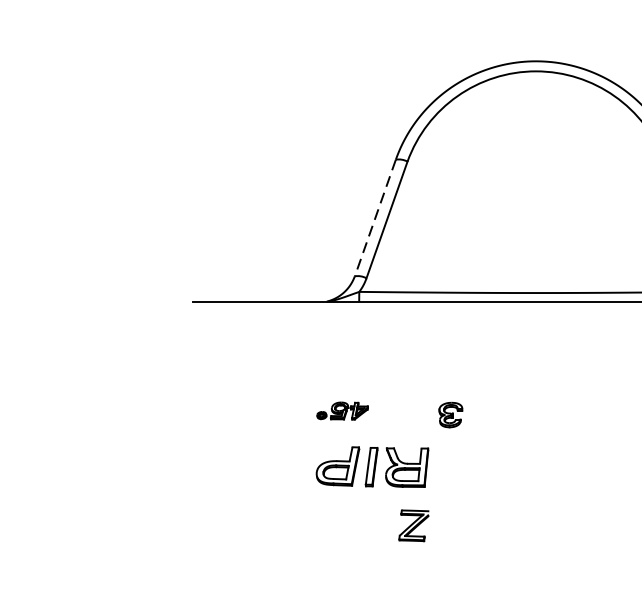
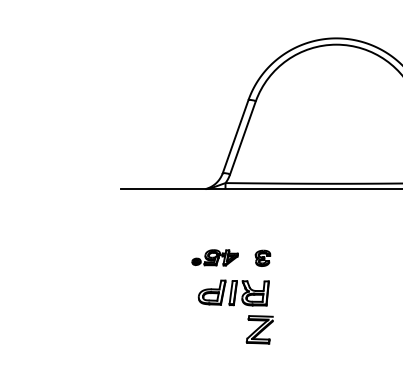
line: (375, 217) -> (235, 136), dashed -> solid
part: (341, 410) -> (214, 257), size x1.43
part: (450, 413) -> (262, 257), moved
part: (413, 525) -> (259, 329), size x1.43

